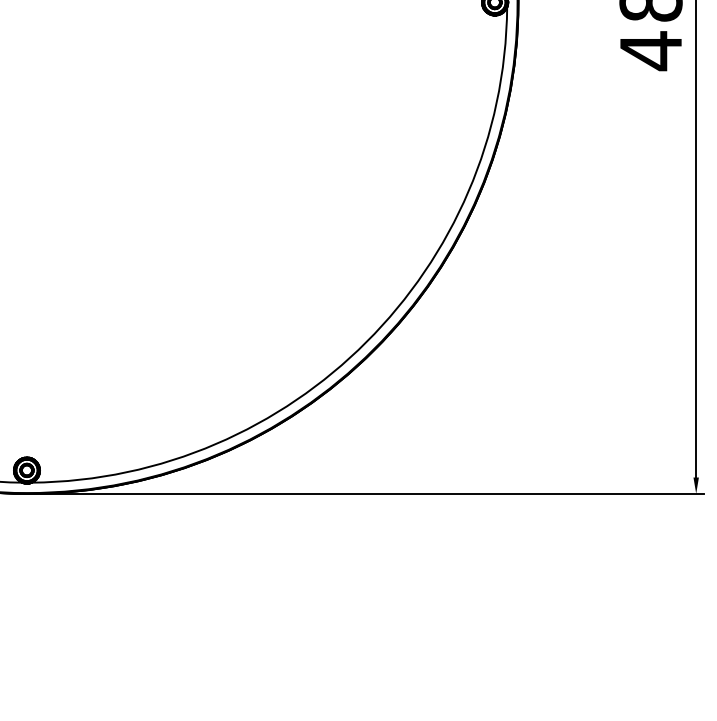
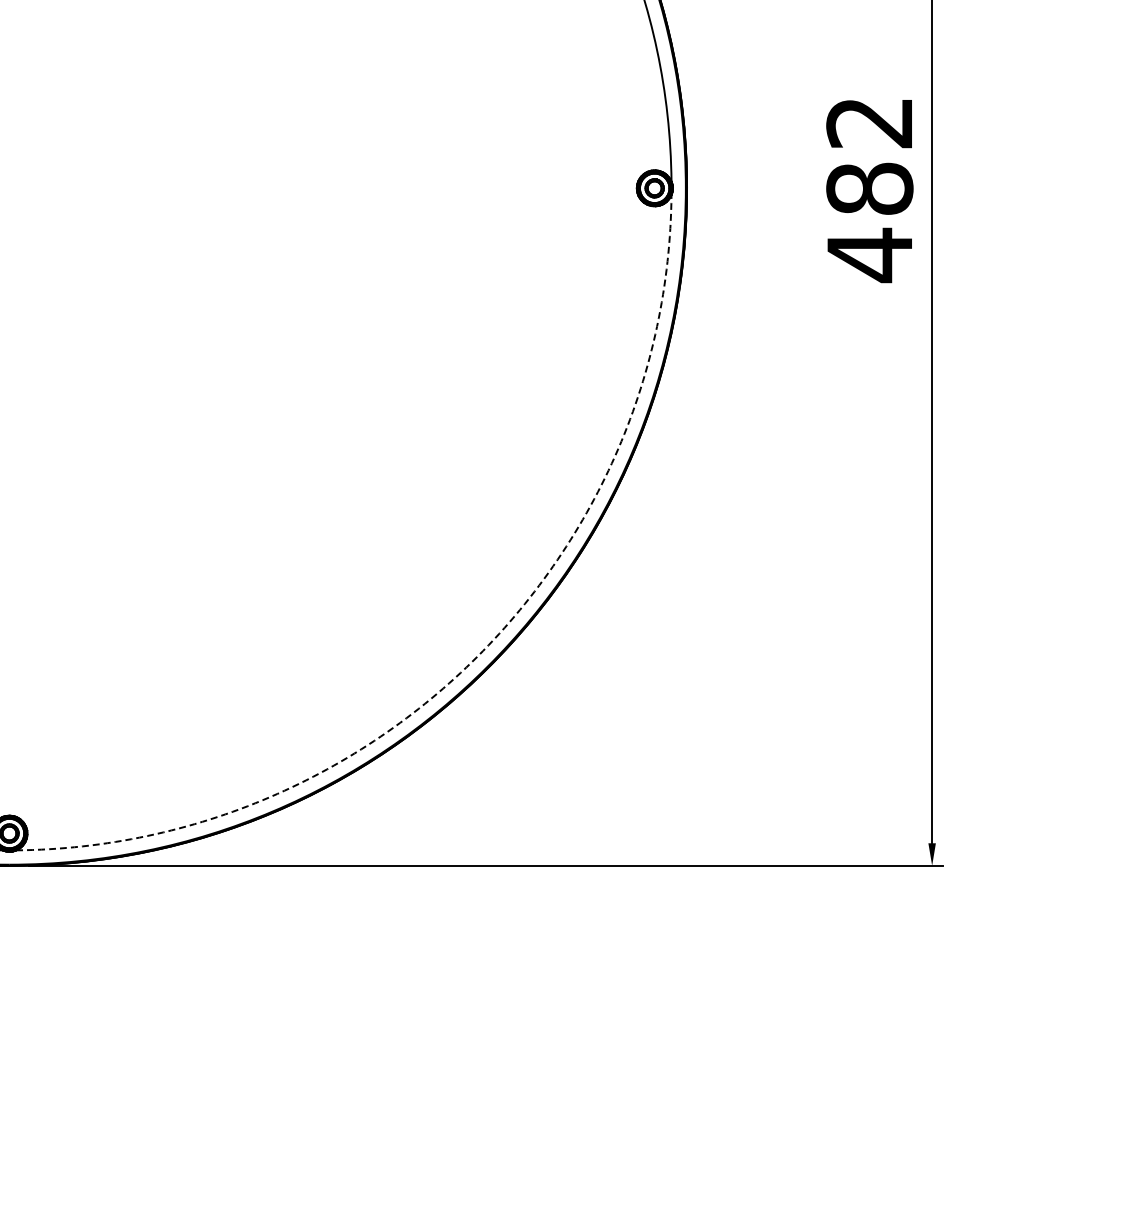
arc: (366, 342) -> (477, 656), solid -> dashed

